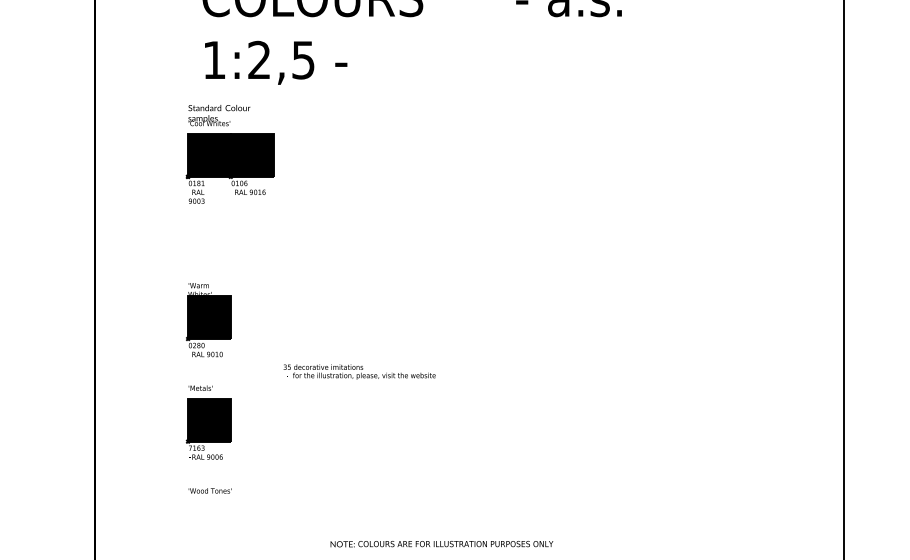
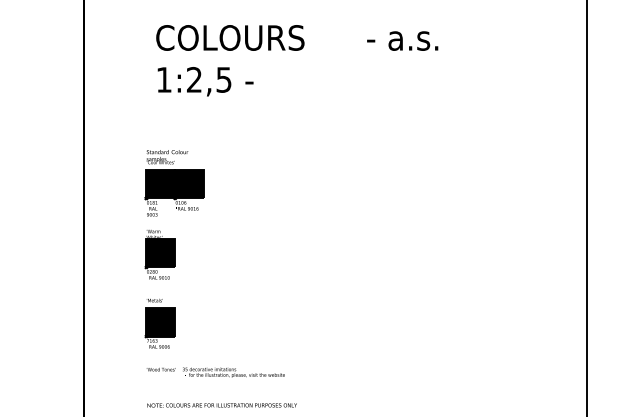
part: (229, 154) -> (174, 183), moved
text: (359, 371) -> (233, 372), moved
text: (440, 544) -> (221, 405), moved

